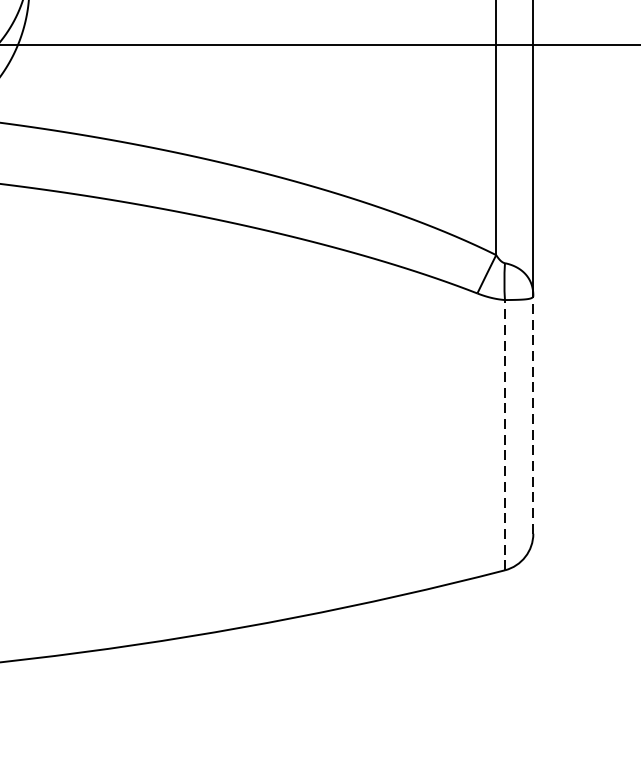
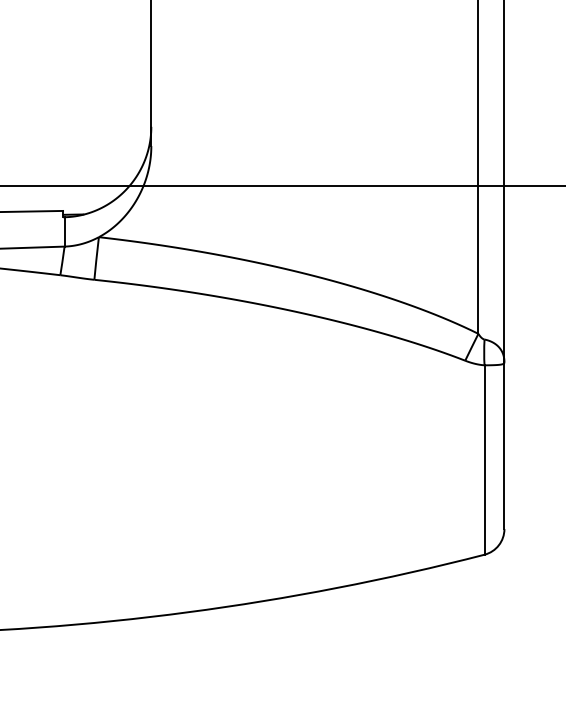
line: (533, 414) -> (504, 445), dashed -> solid
line: (504, 435) -> (484, 460), dashed -> solid

